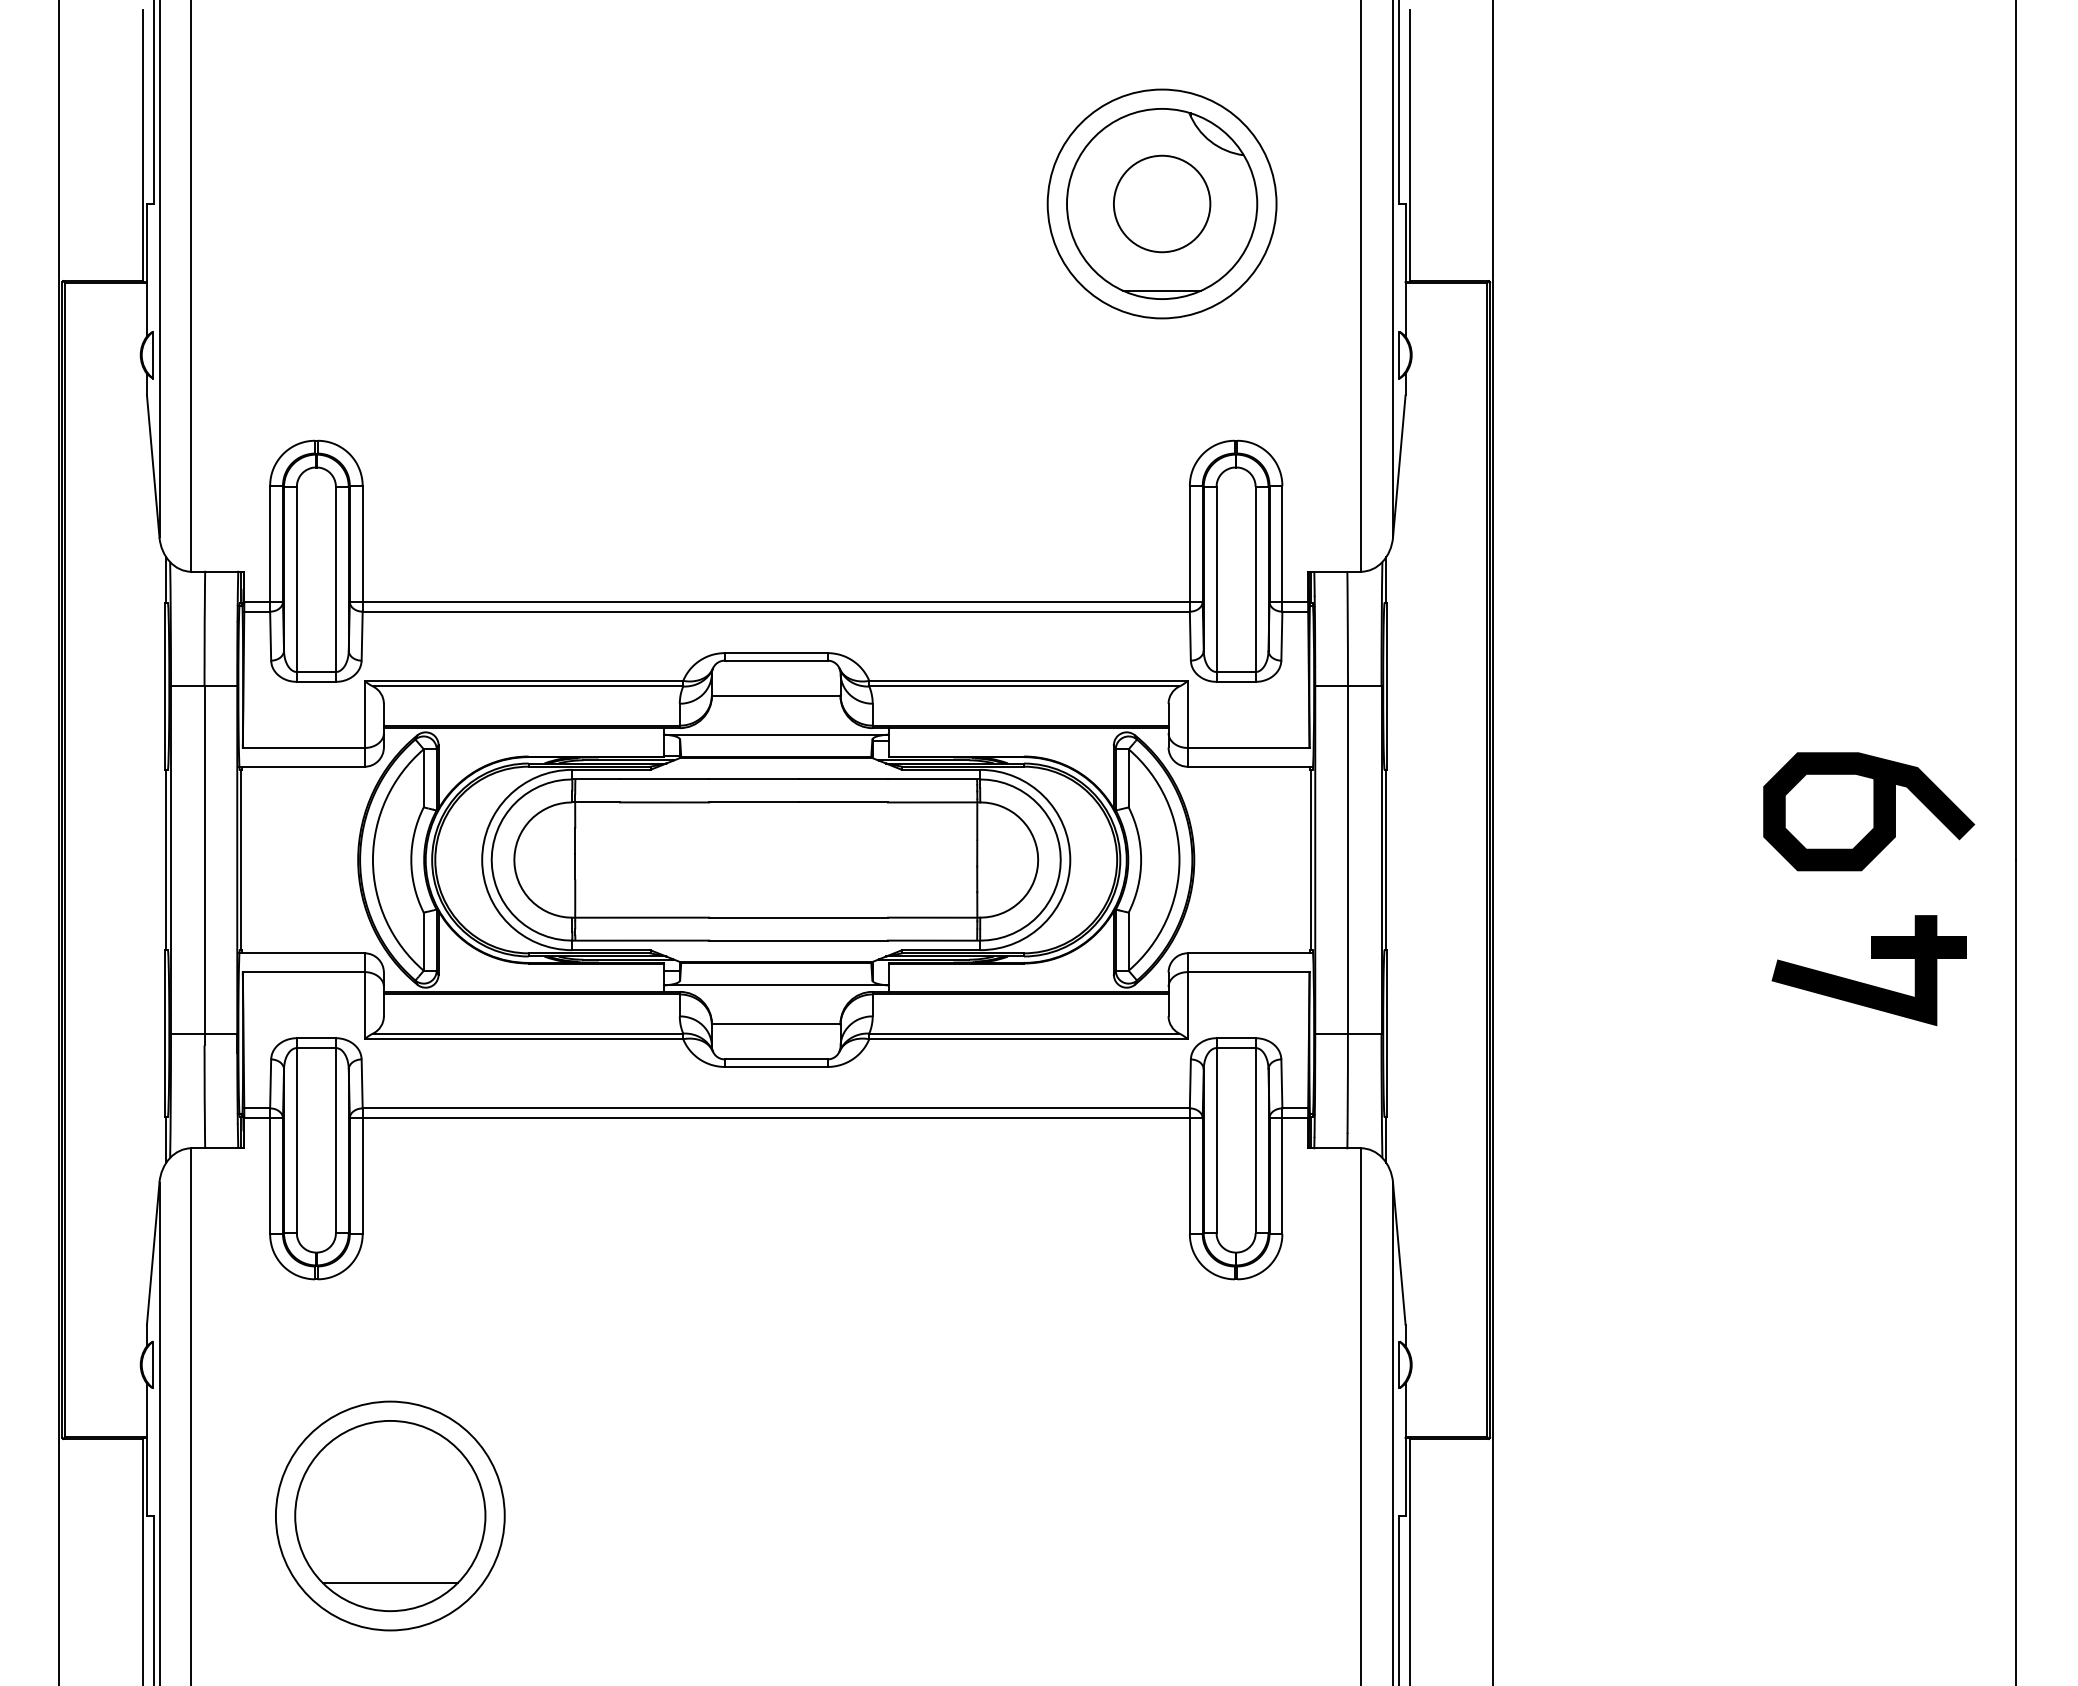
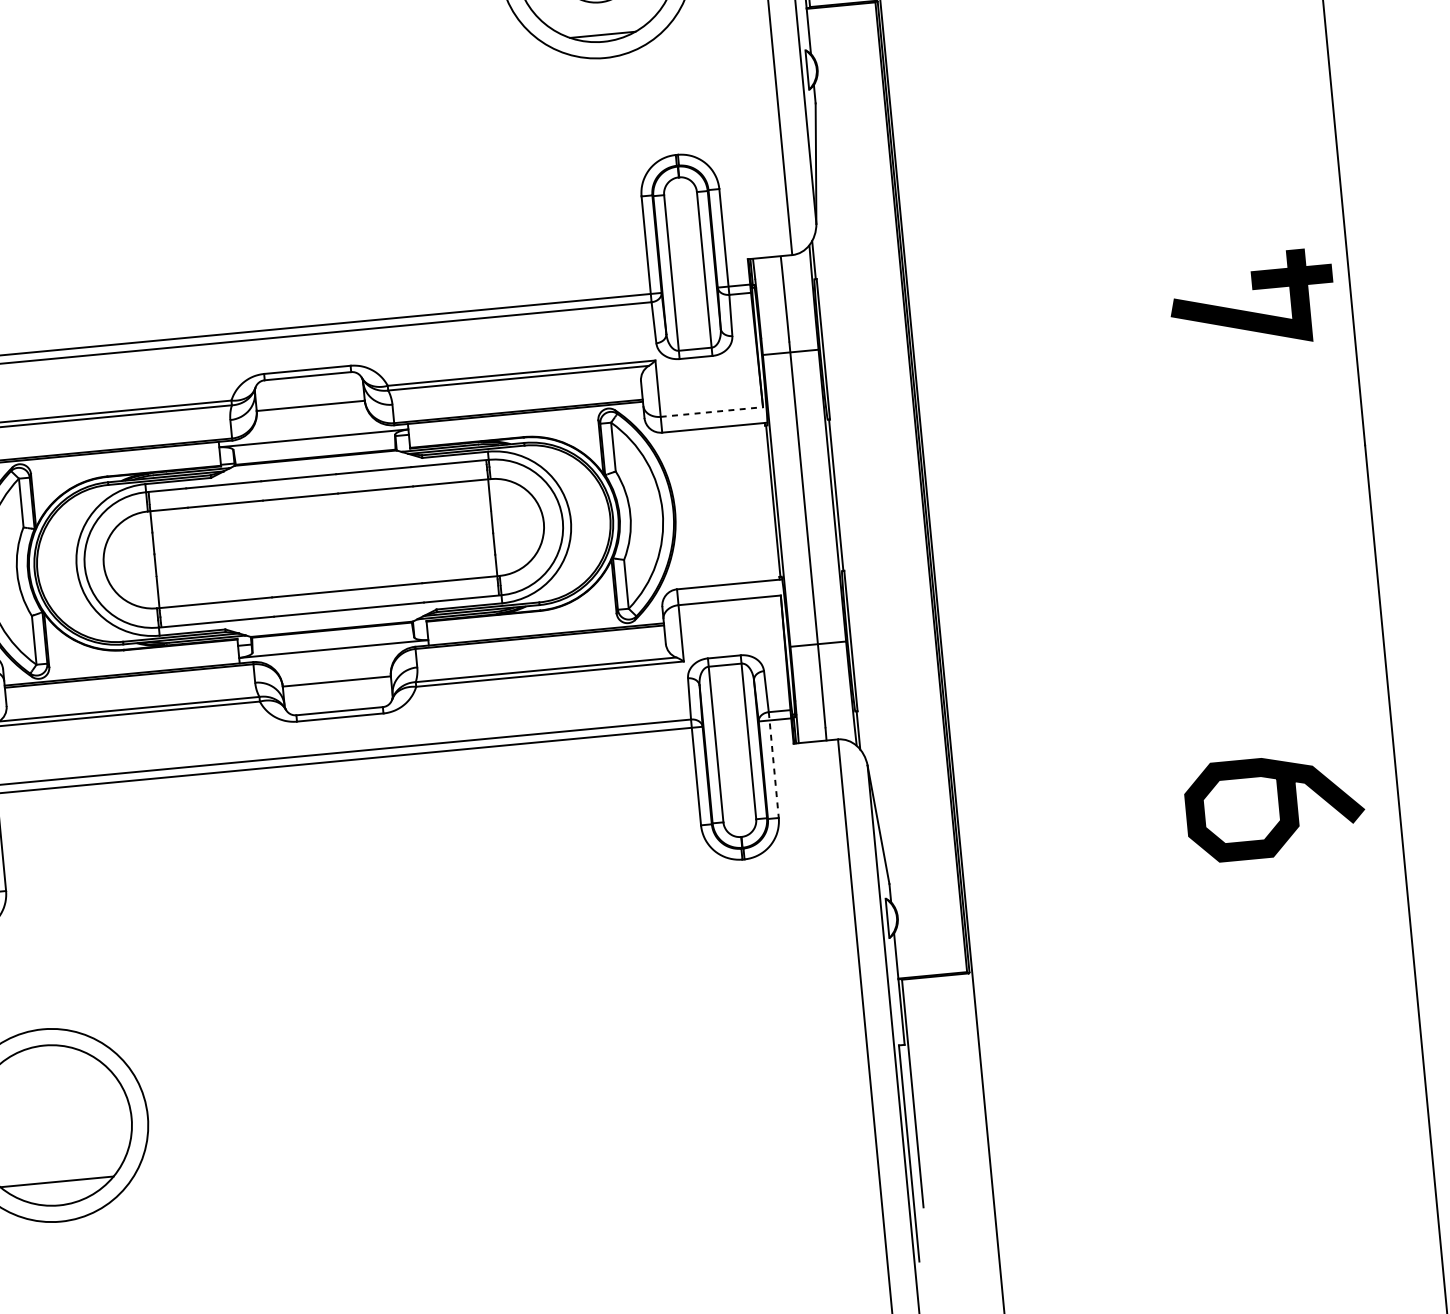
line: (1248, 747) -> (711, 411), solid -> dashed
curve: (1873, 811) -> (1278, 806), moved
part: (1871, 958) -> (1252, 290), moved
line: (1282, 1171) -> (773, 765), solid -> dashed

